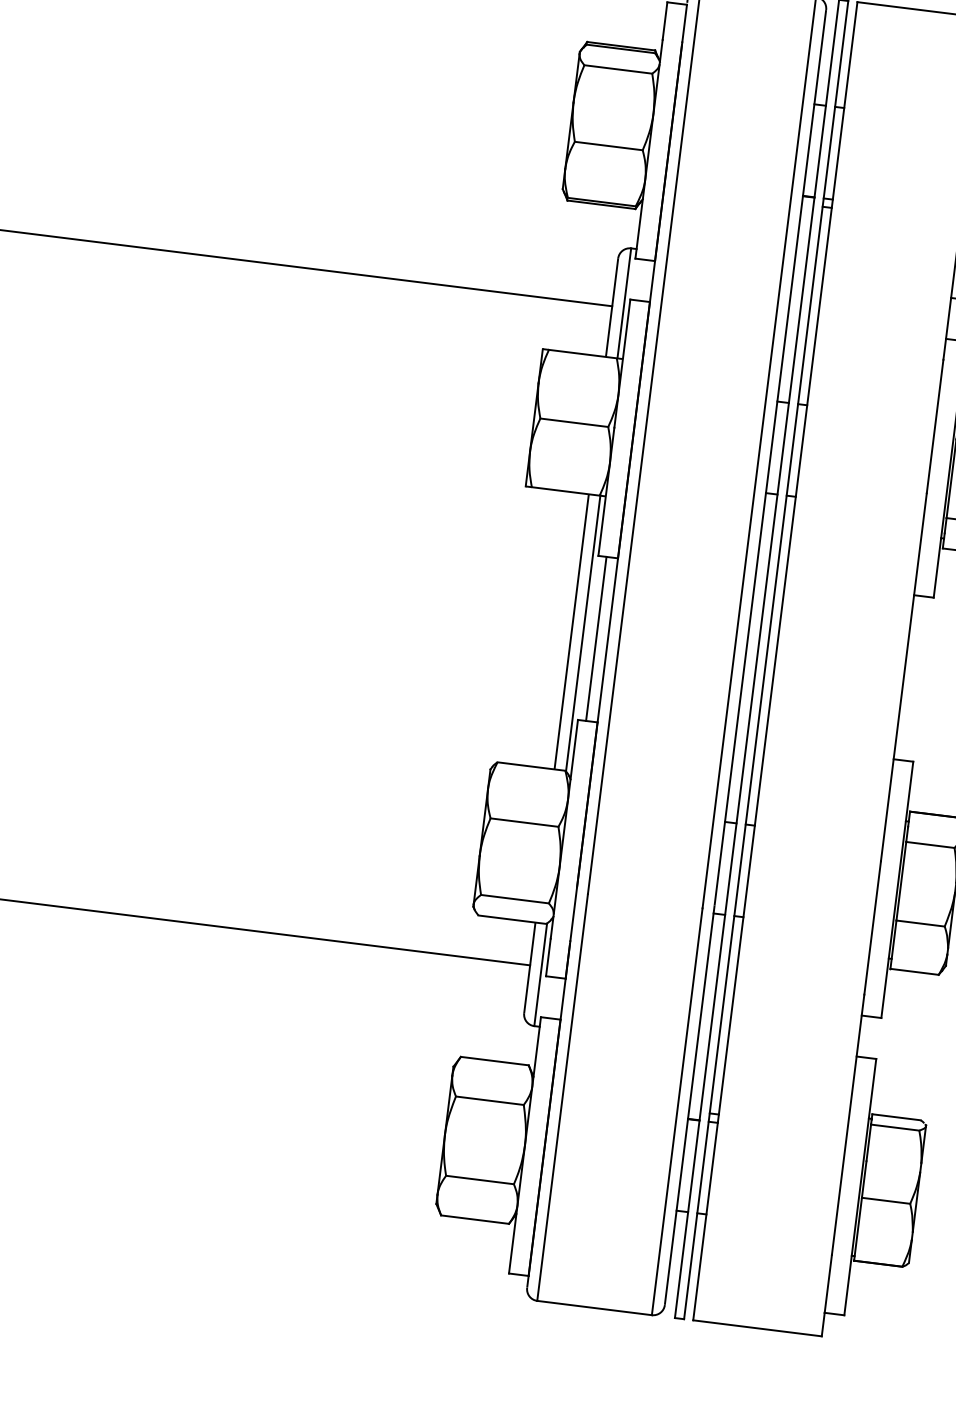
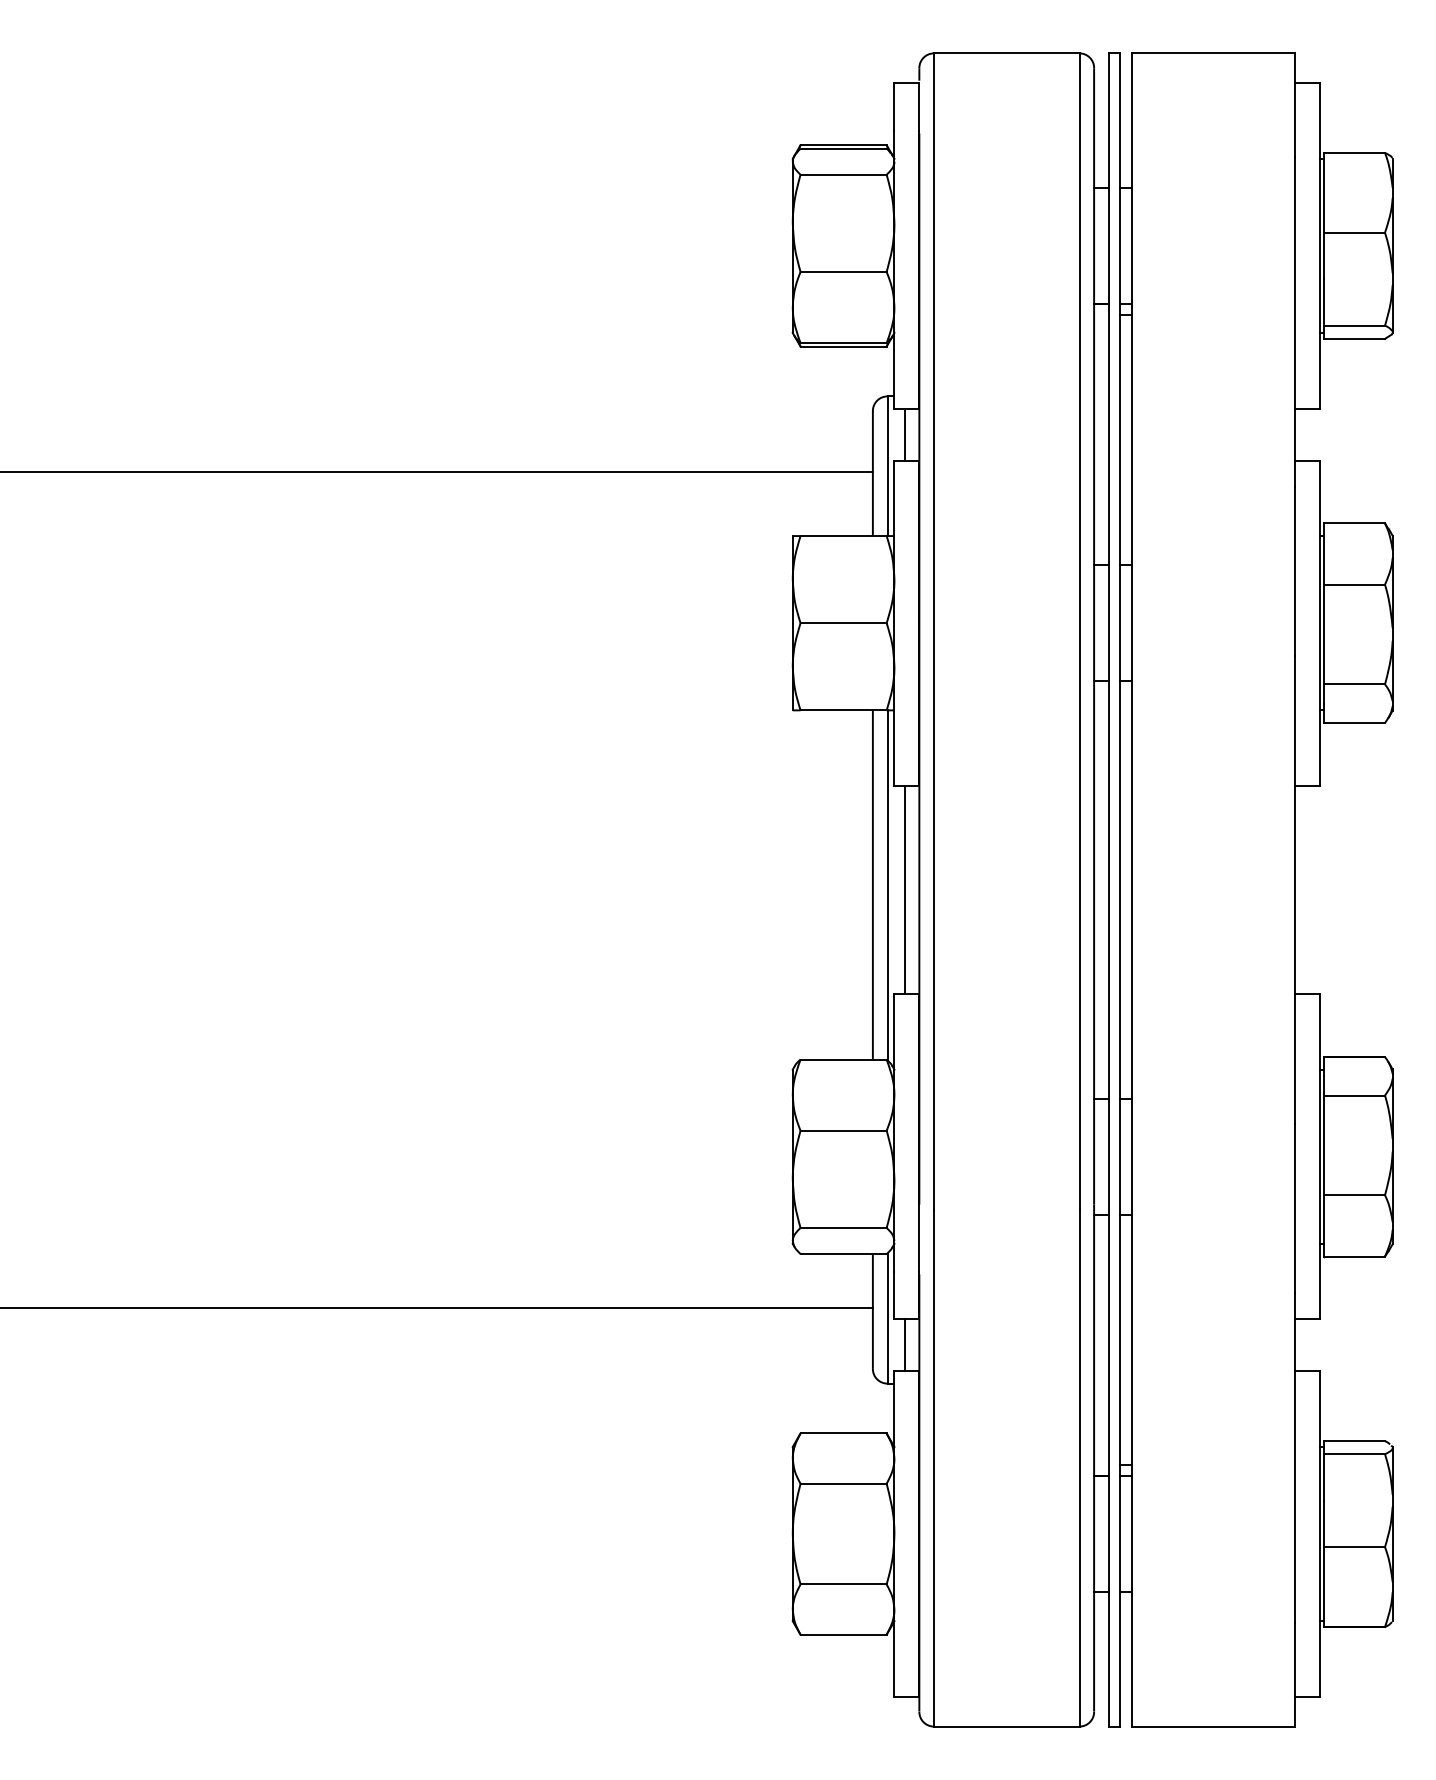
line: (640, 280) -> (904, 434), added
line: (551, 997) -> (904, 1345), added

